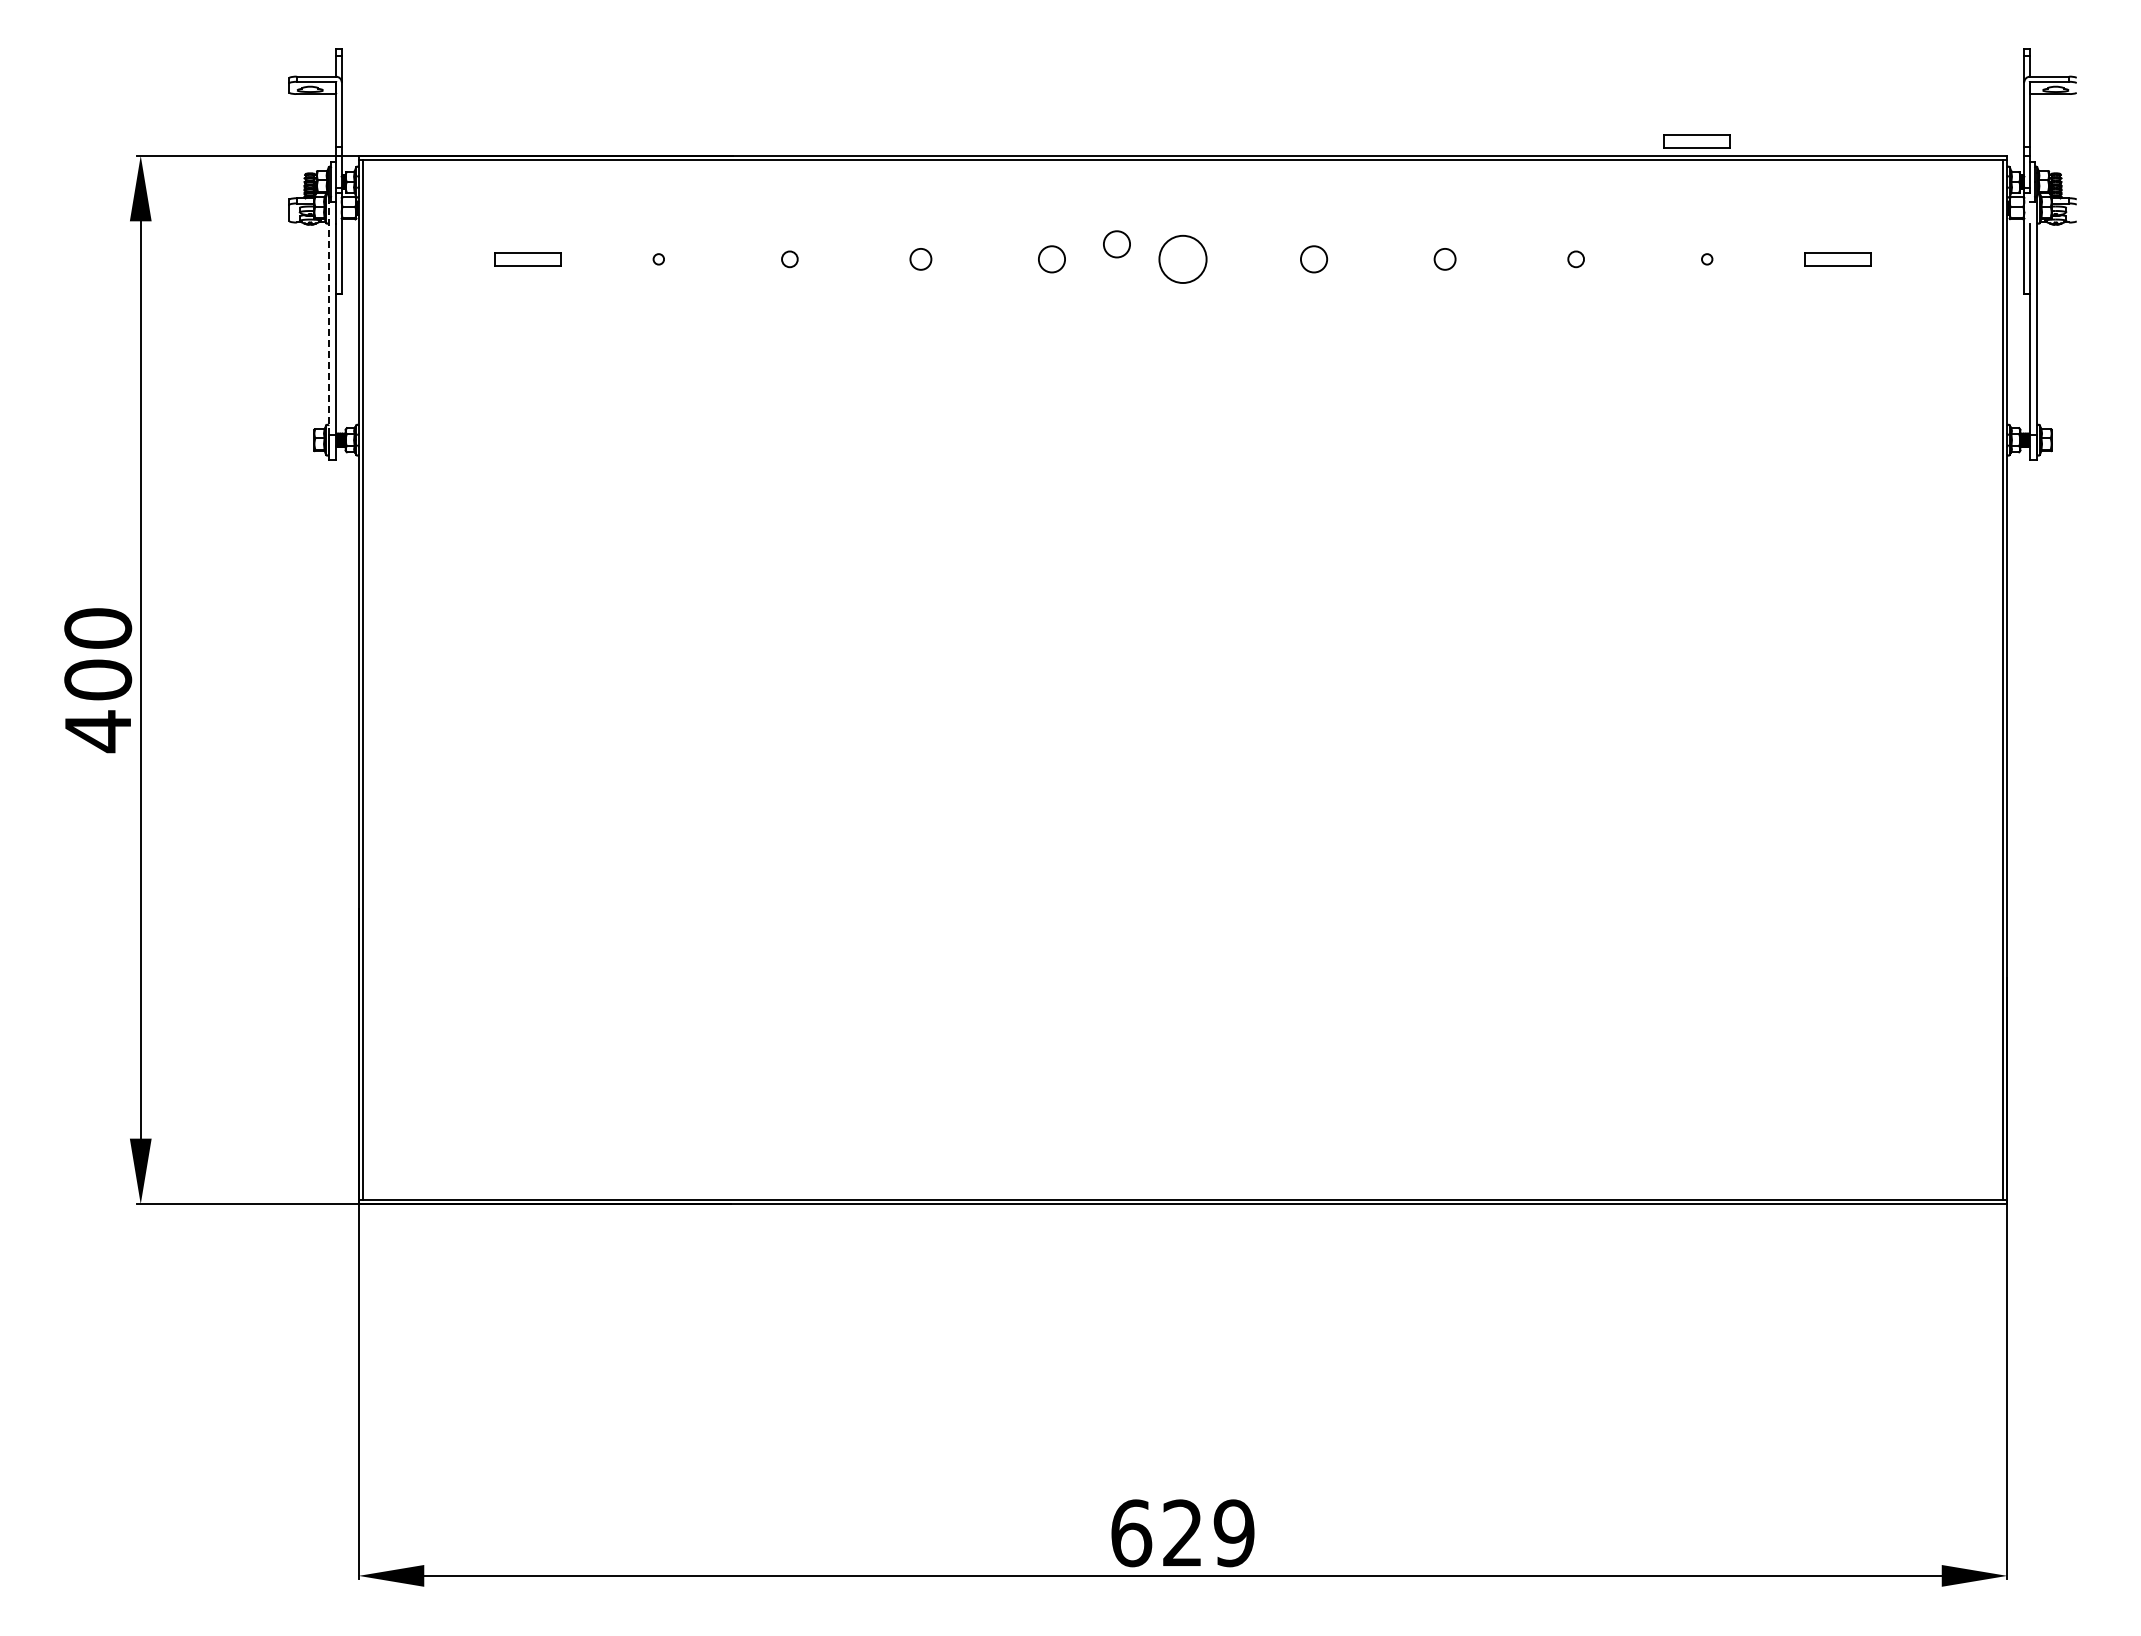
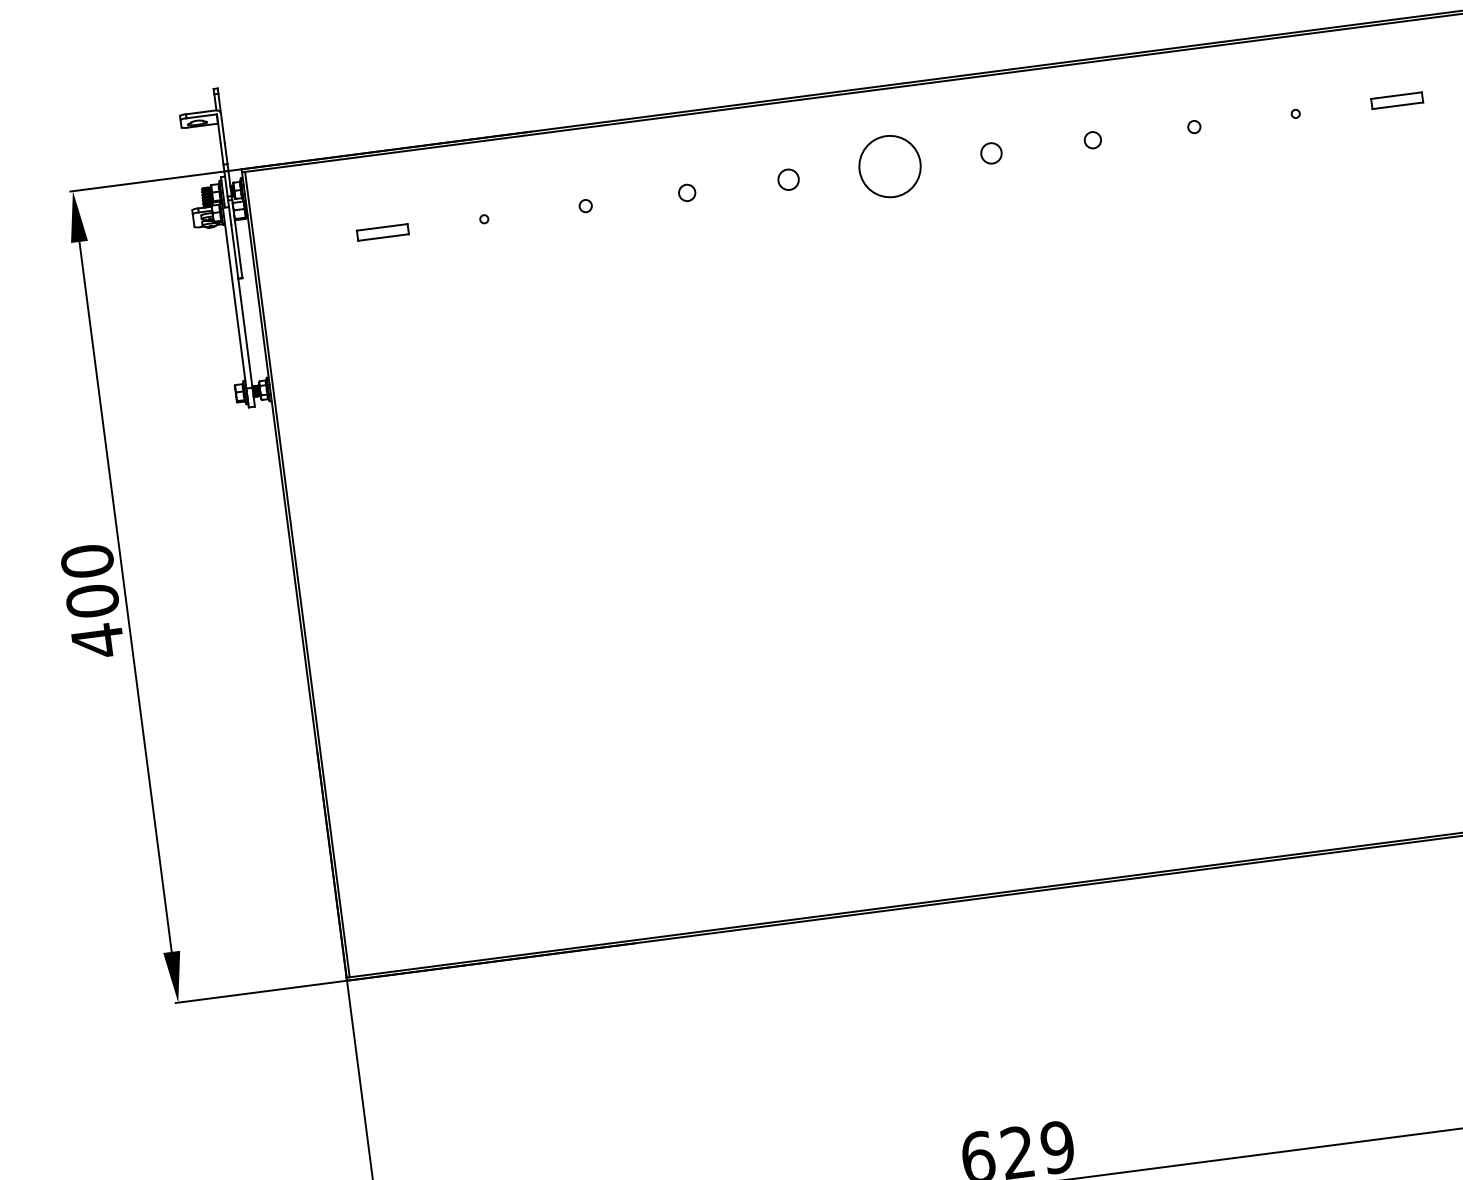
part: (1696, 141) -> (1275, 23), removed
circle: (1116, 244) -> (837, 161), removed
circle: (1182, 259) -> (889, 166), size x1.67
line: (328, 315) -> (234, 295), dashed -> solid

